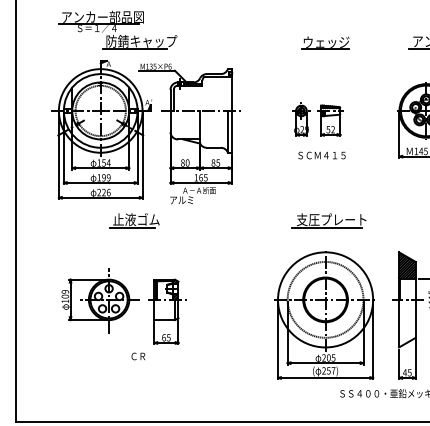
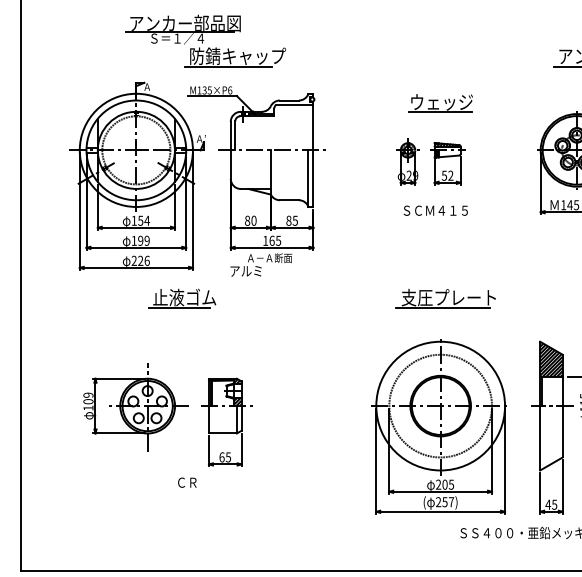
part: (117, 29) -> (205, 40), moved
part: (325, 42) -> (440, 102), moved

